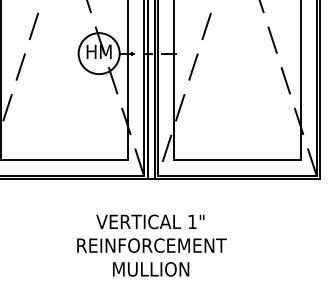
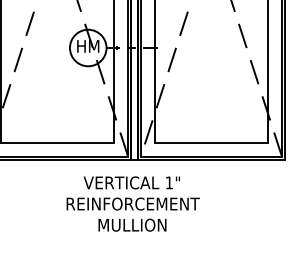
text: (151, 245) -> (132, 203), moved

